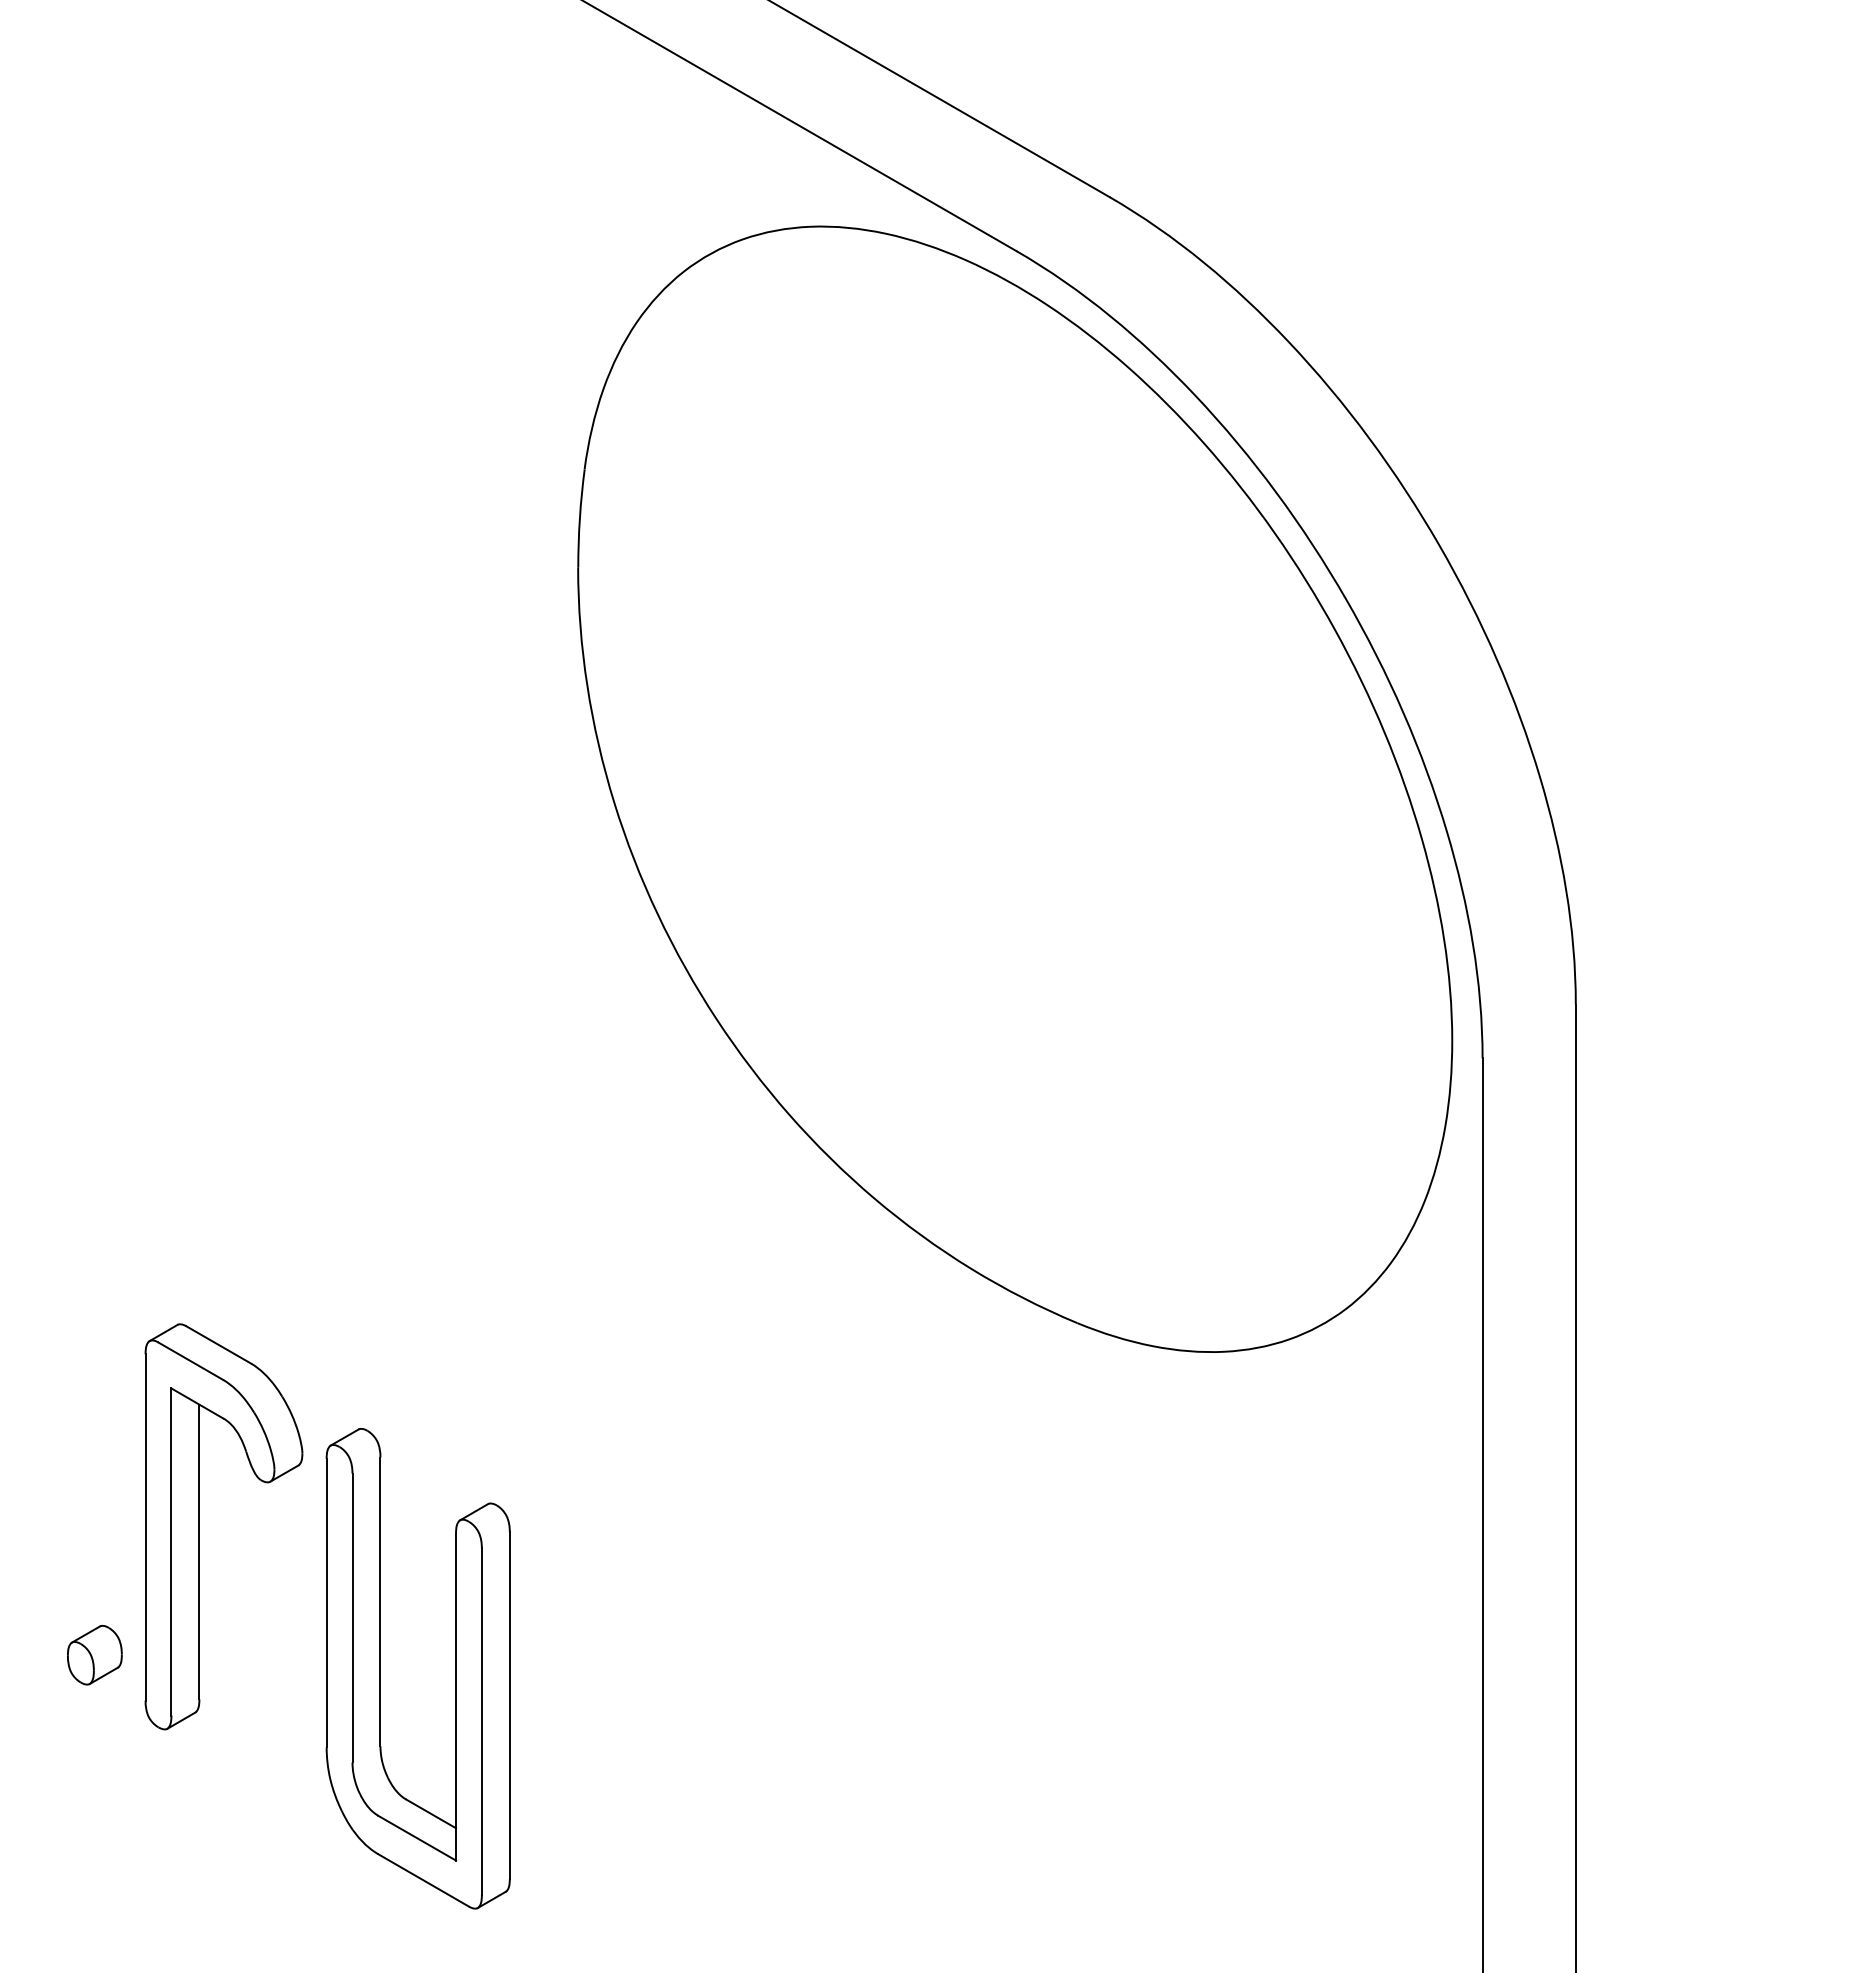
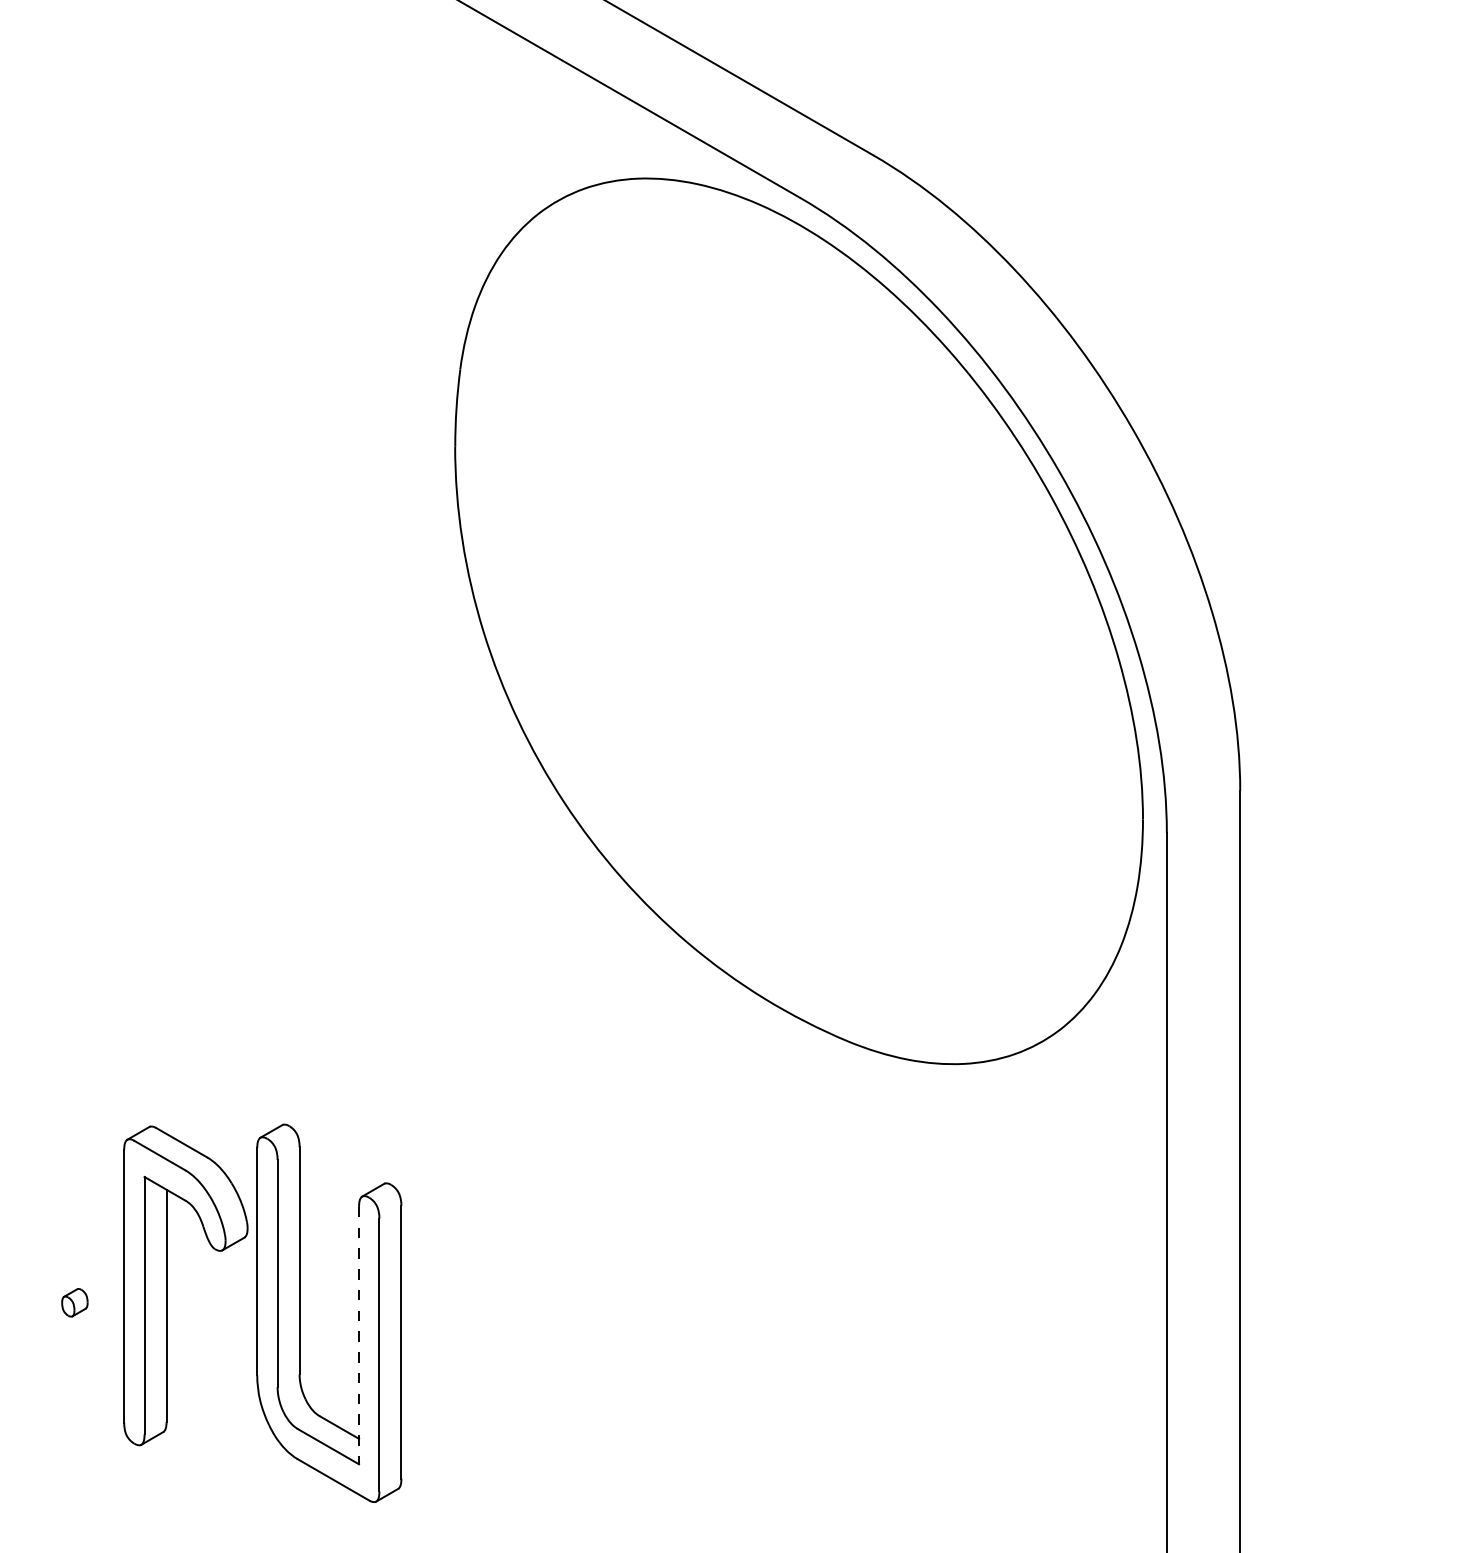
part: (199, 1526) -> (166, 1285), moved
part: (94, 1655) -> (74, 1302), size x0.6
line: (456, 1697) -> (359, 1335), solid -> dashed

